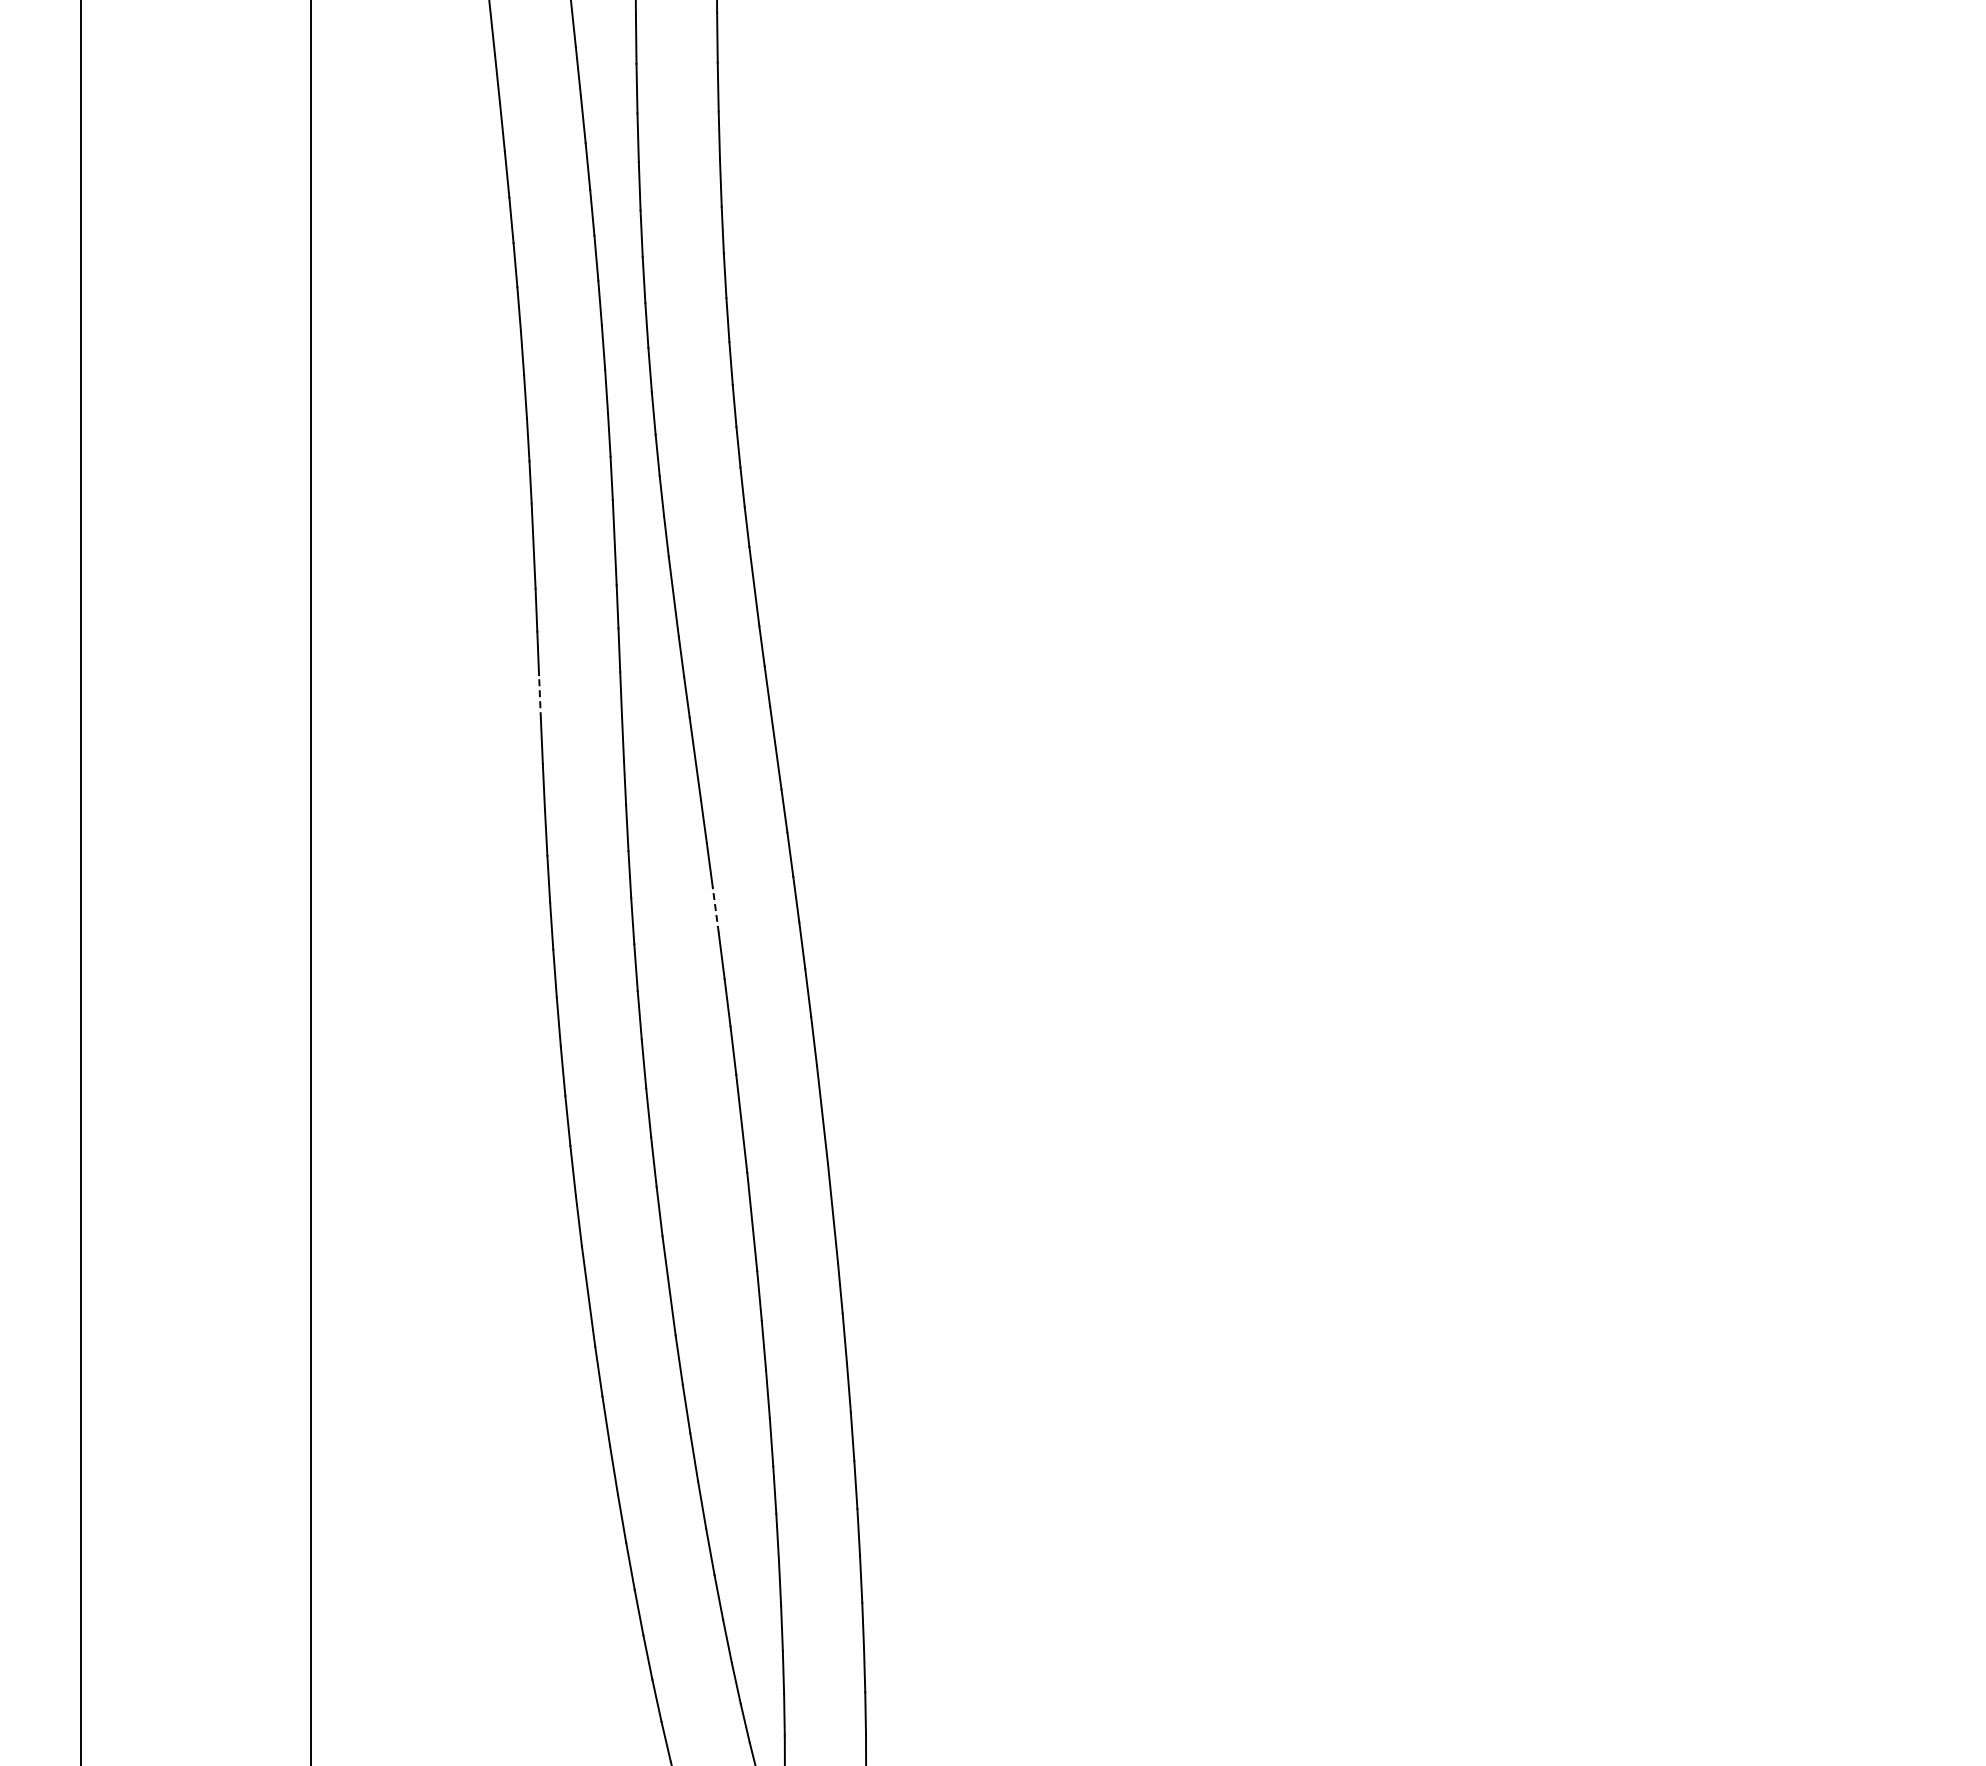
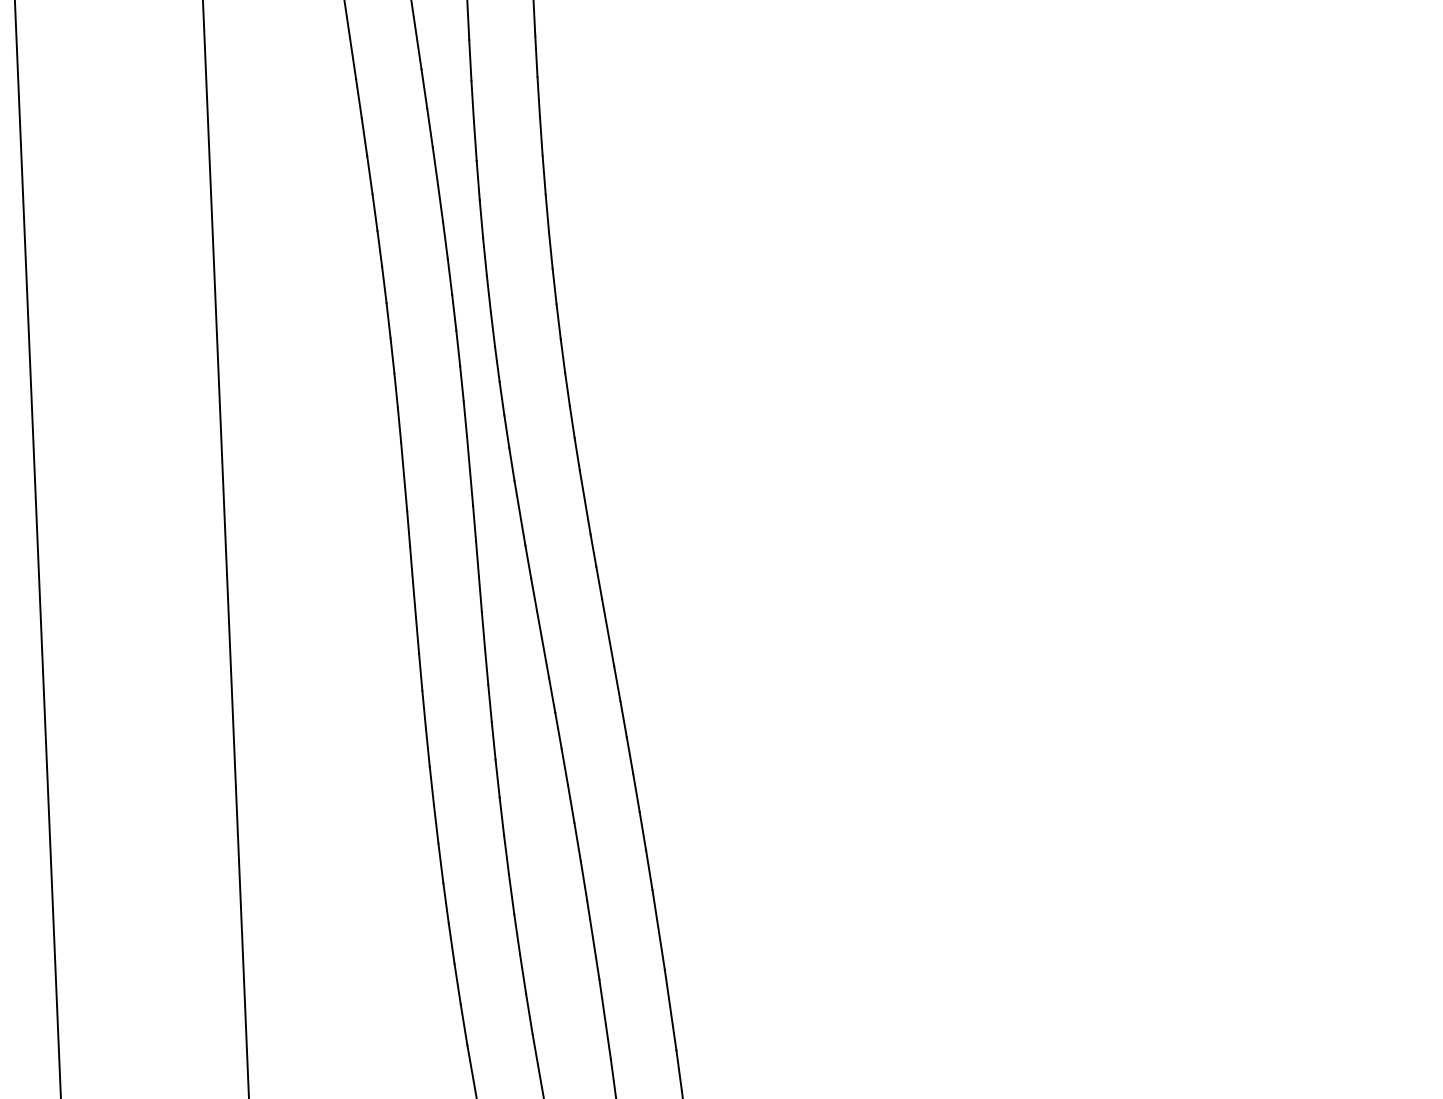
line: (539, 696) -> (414, 599), dashed -> solid
line: (715, 910) -> (564, 767), dashed -> solid

